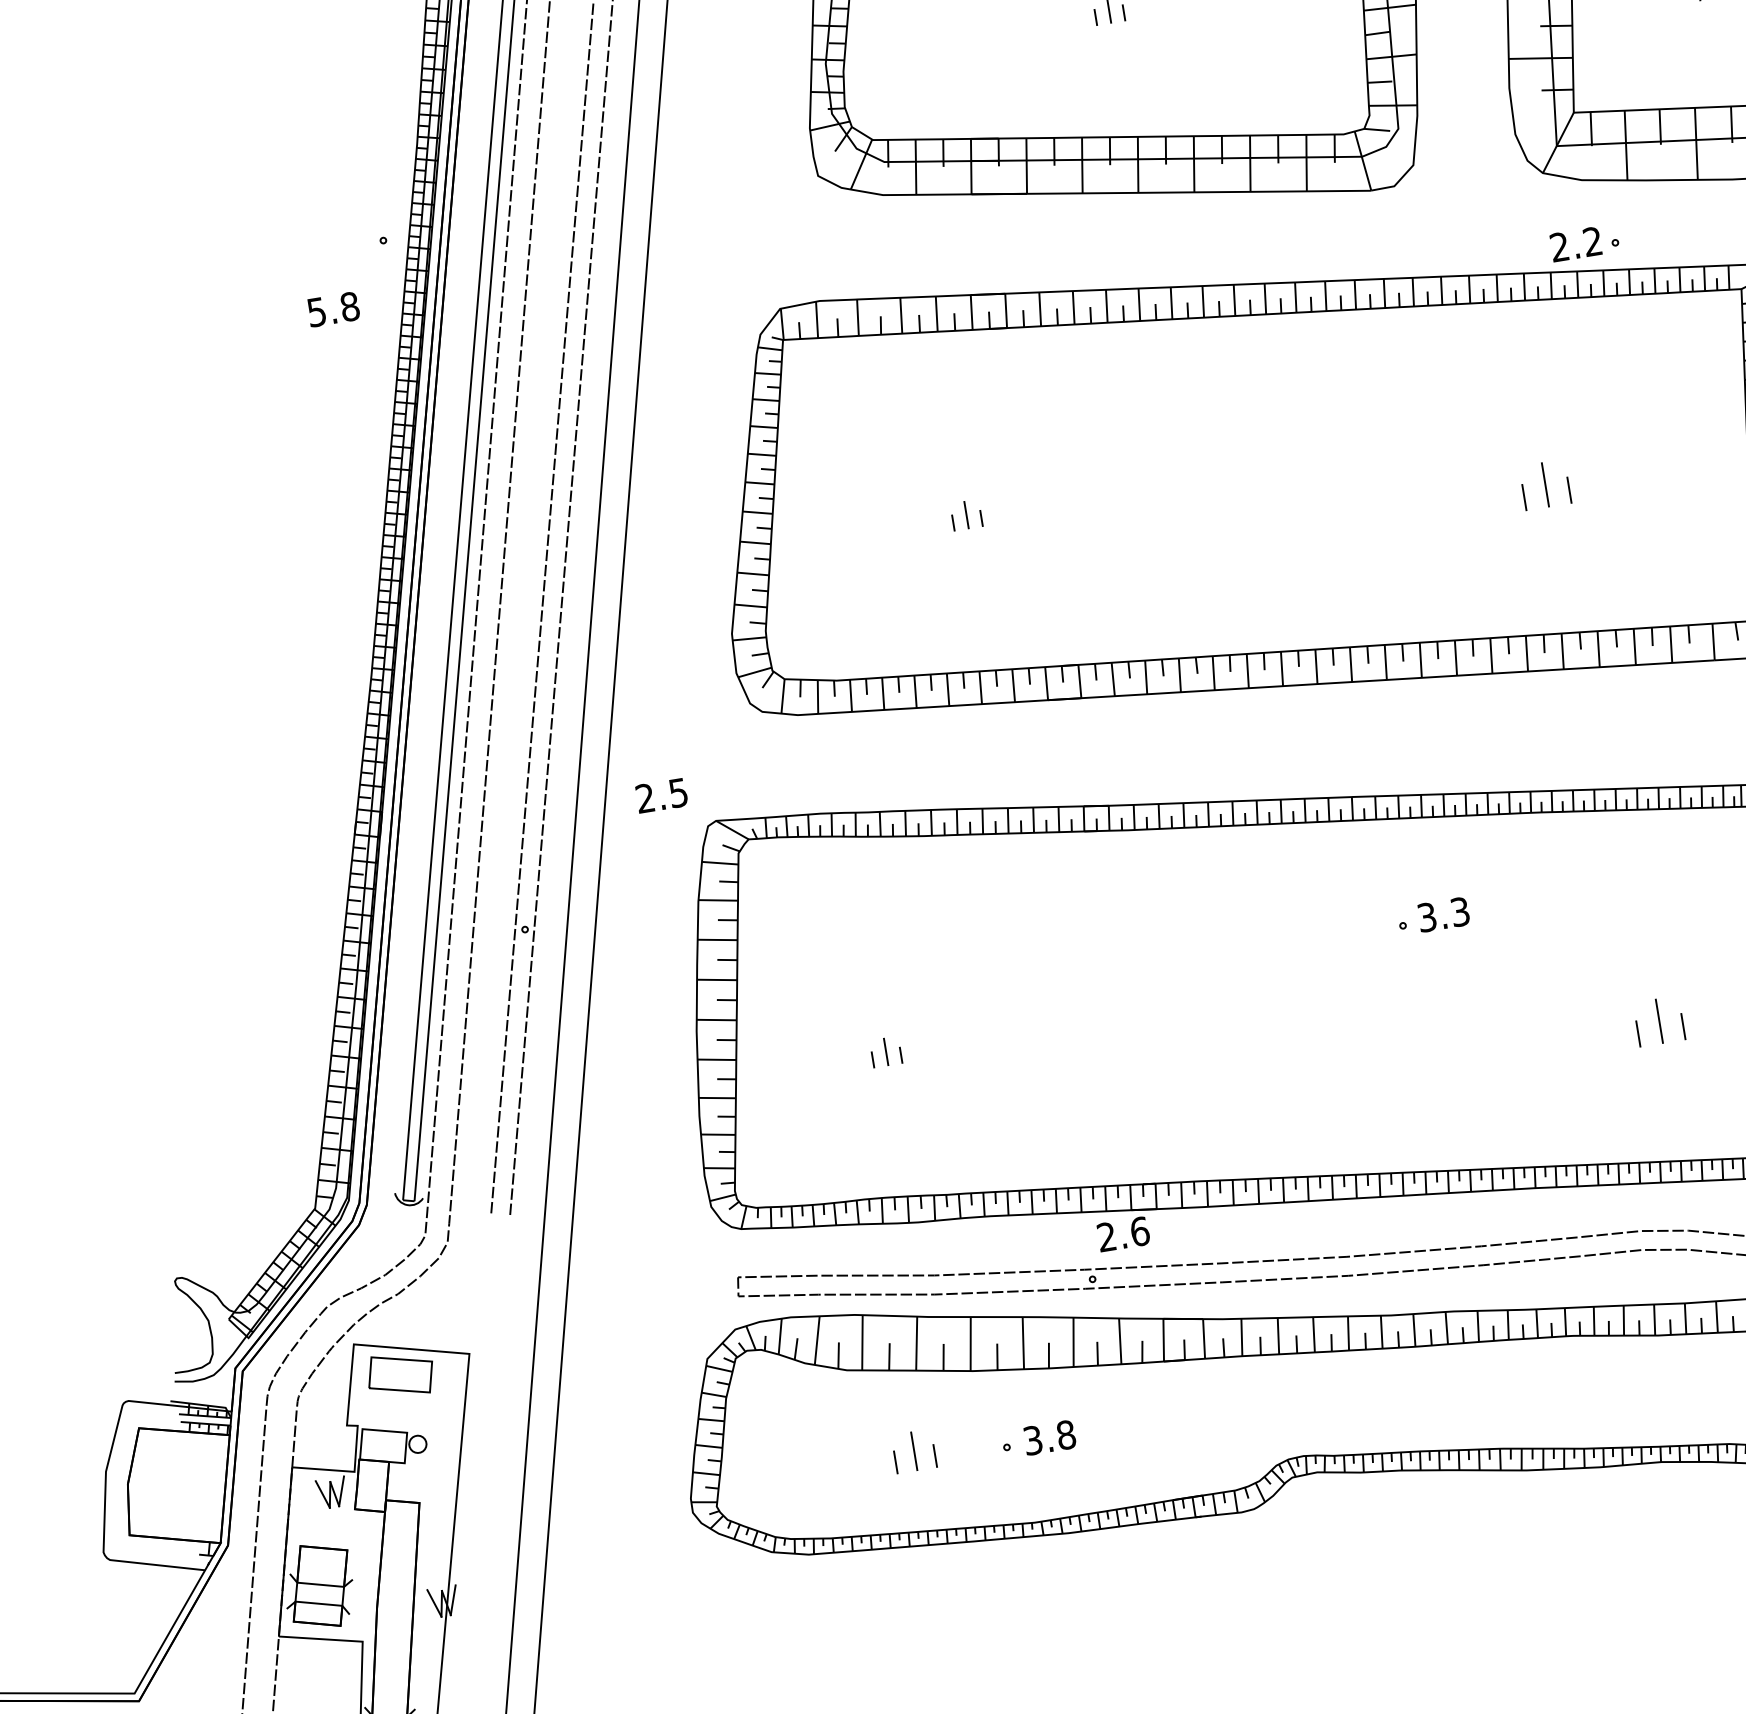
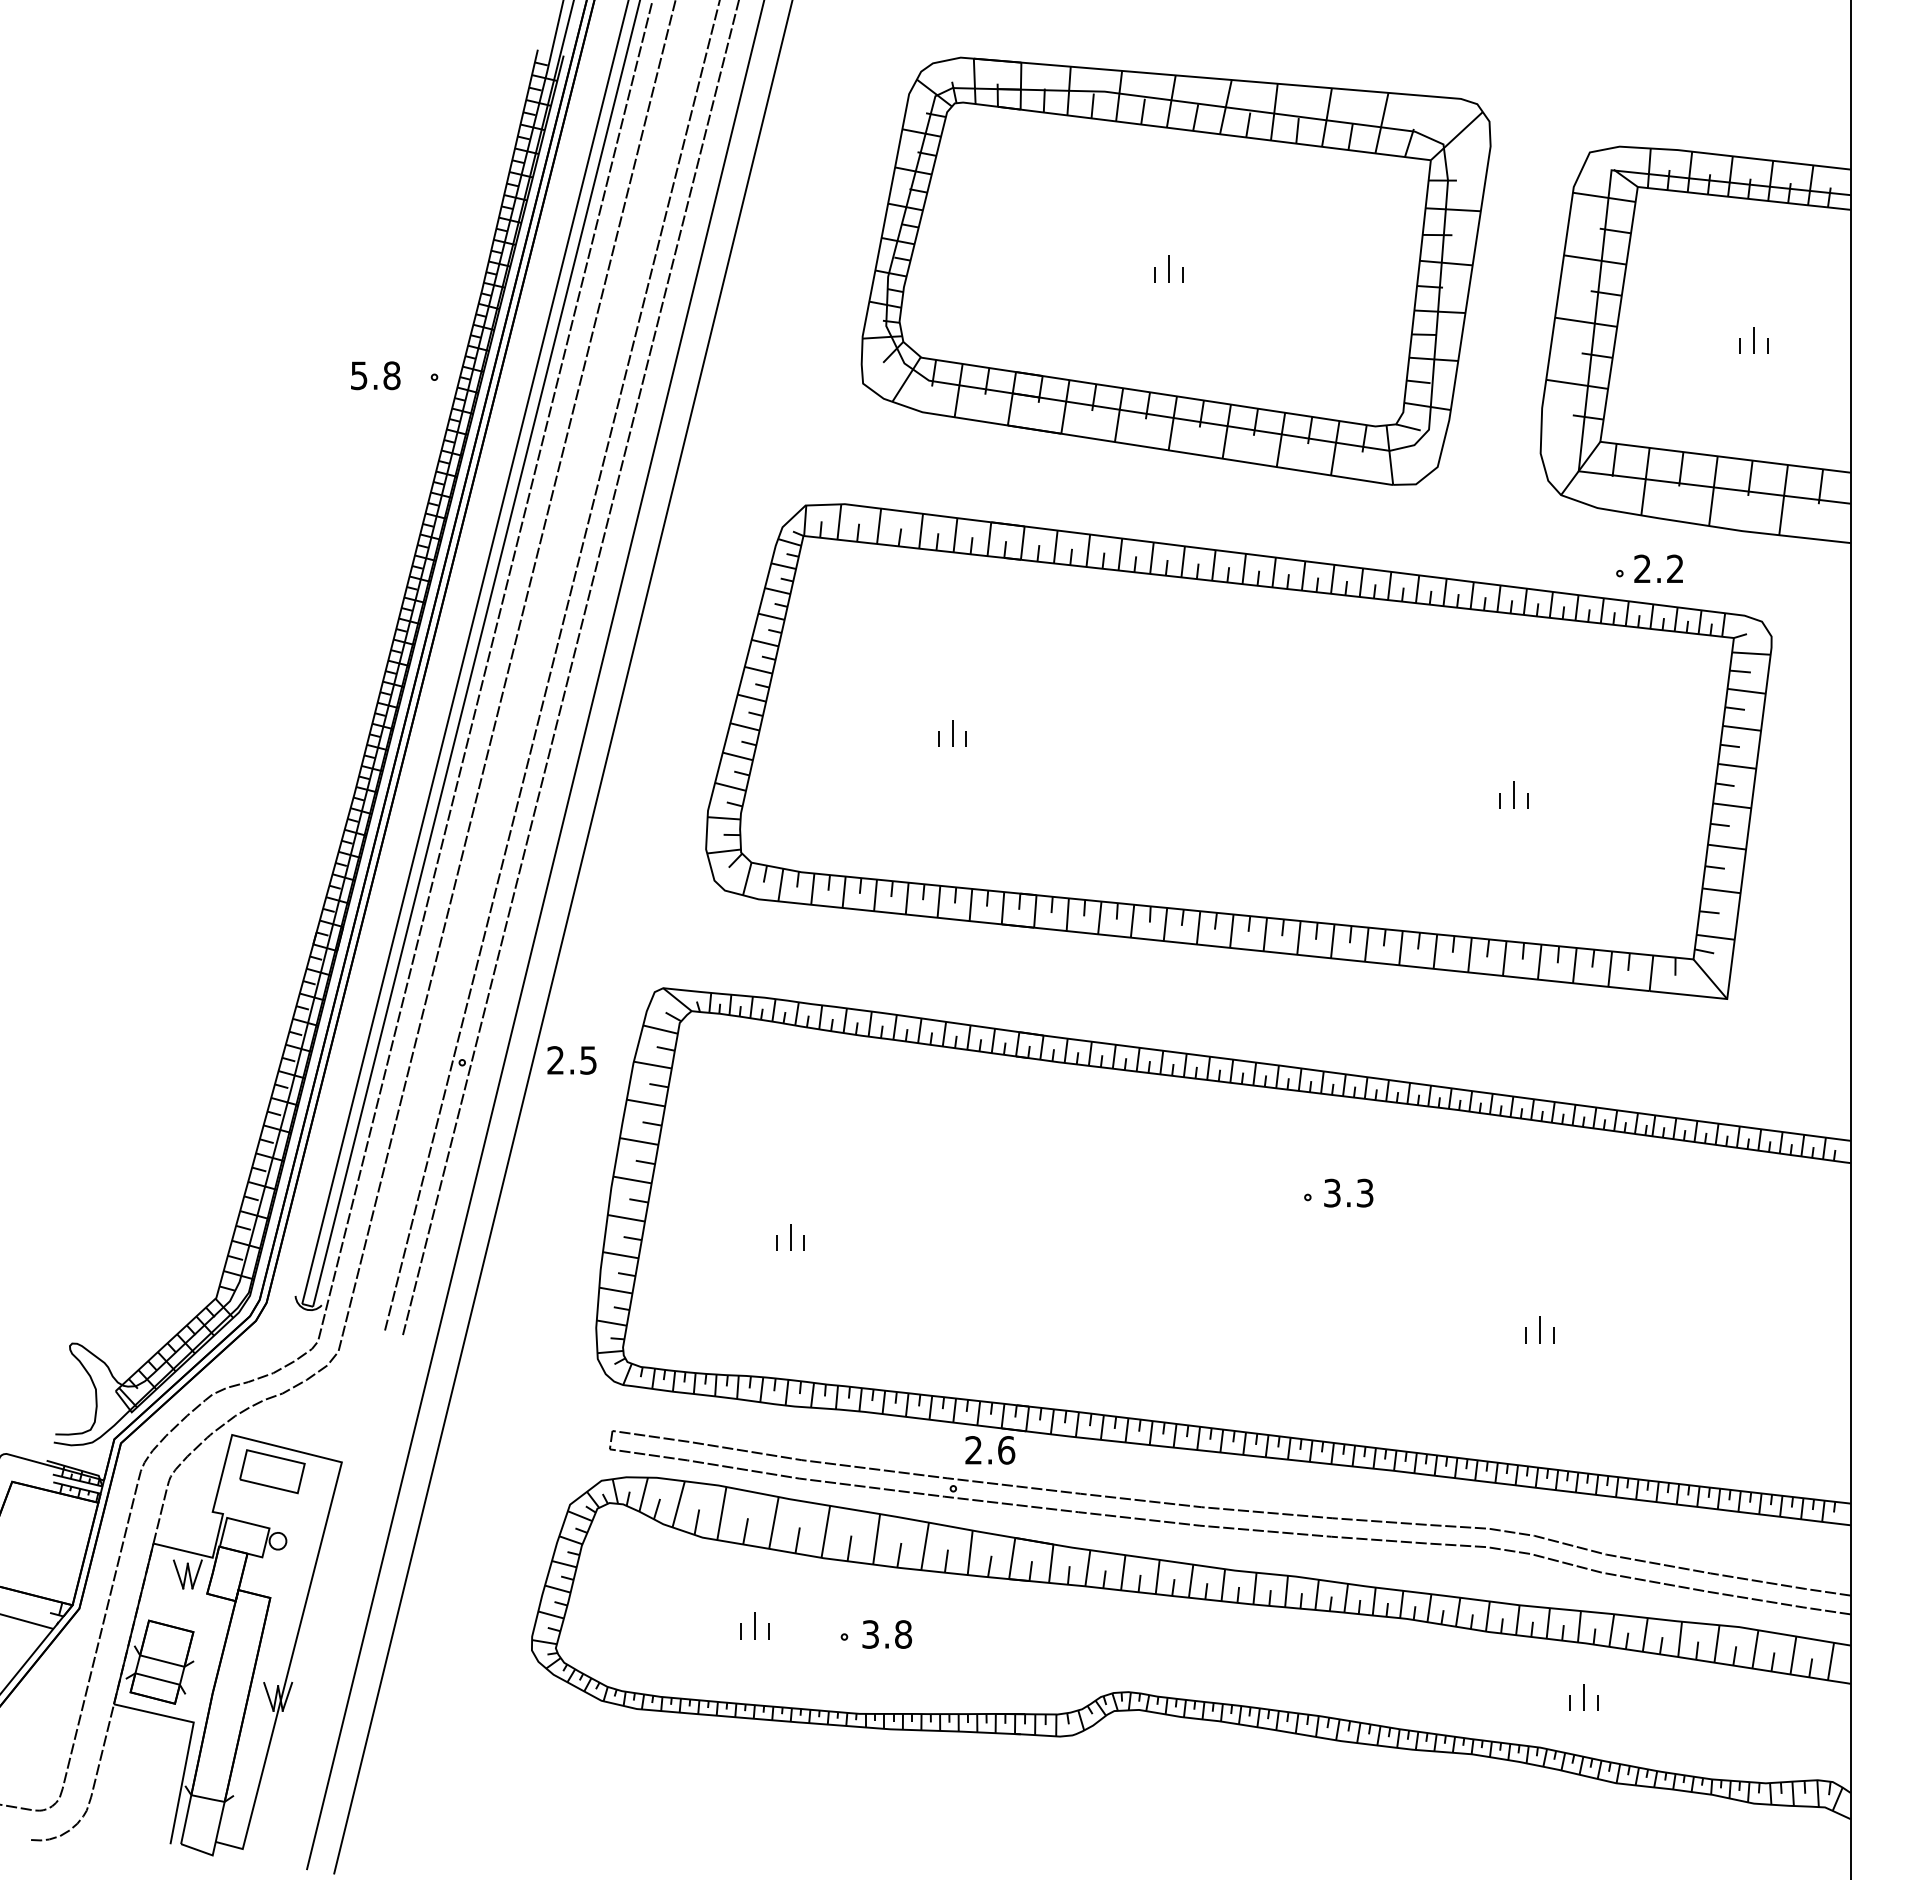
text: (1575, 244) -> (1658, 568), moved
text: (333, 309) -> (375, 375), moved
part: (1544, 483) -> (1513, 794), size x0.62
text: (661, 795) -> (571, 1060), moved
part: (1659, 1021) -> (1539, 1329), size x0.62
part: (914, 1450) -> (754, 1625), size x0.71

